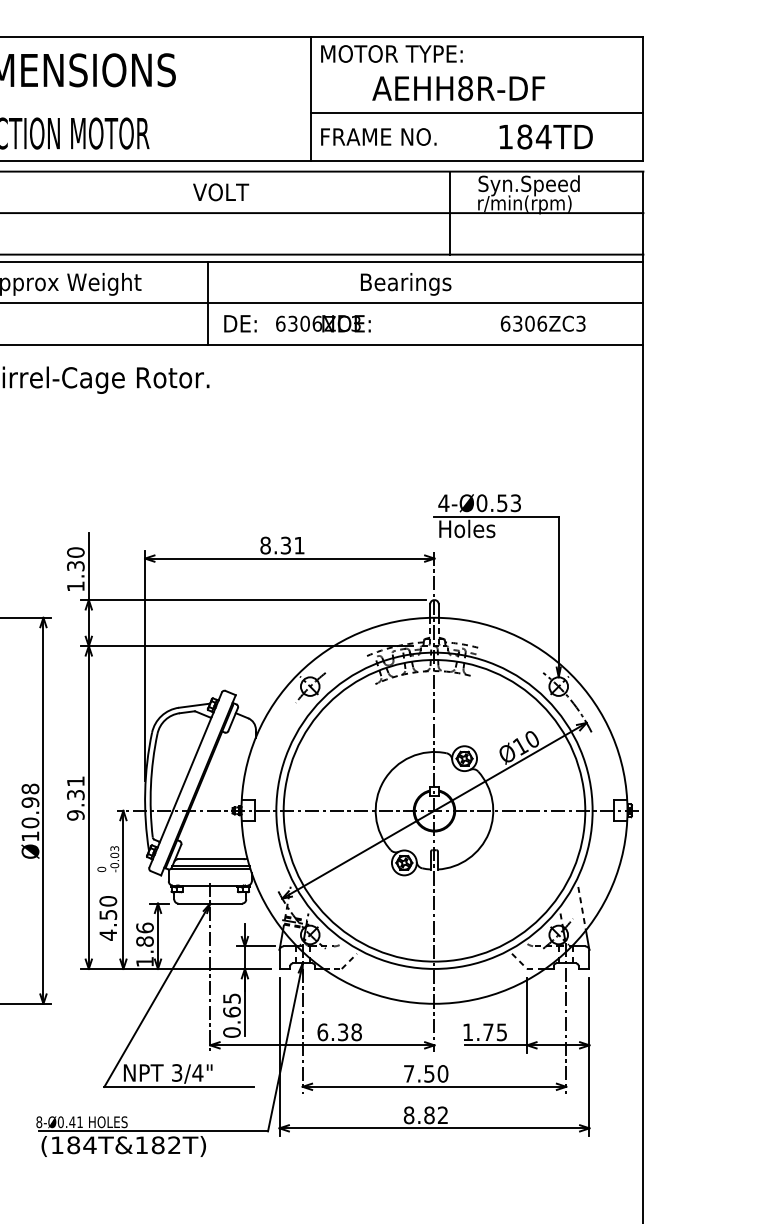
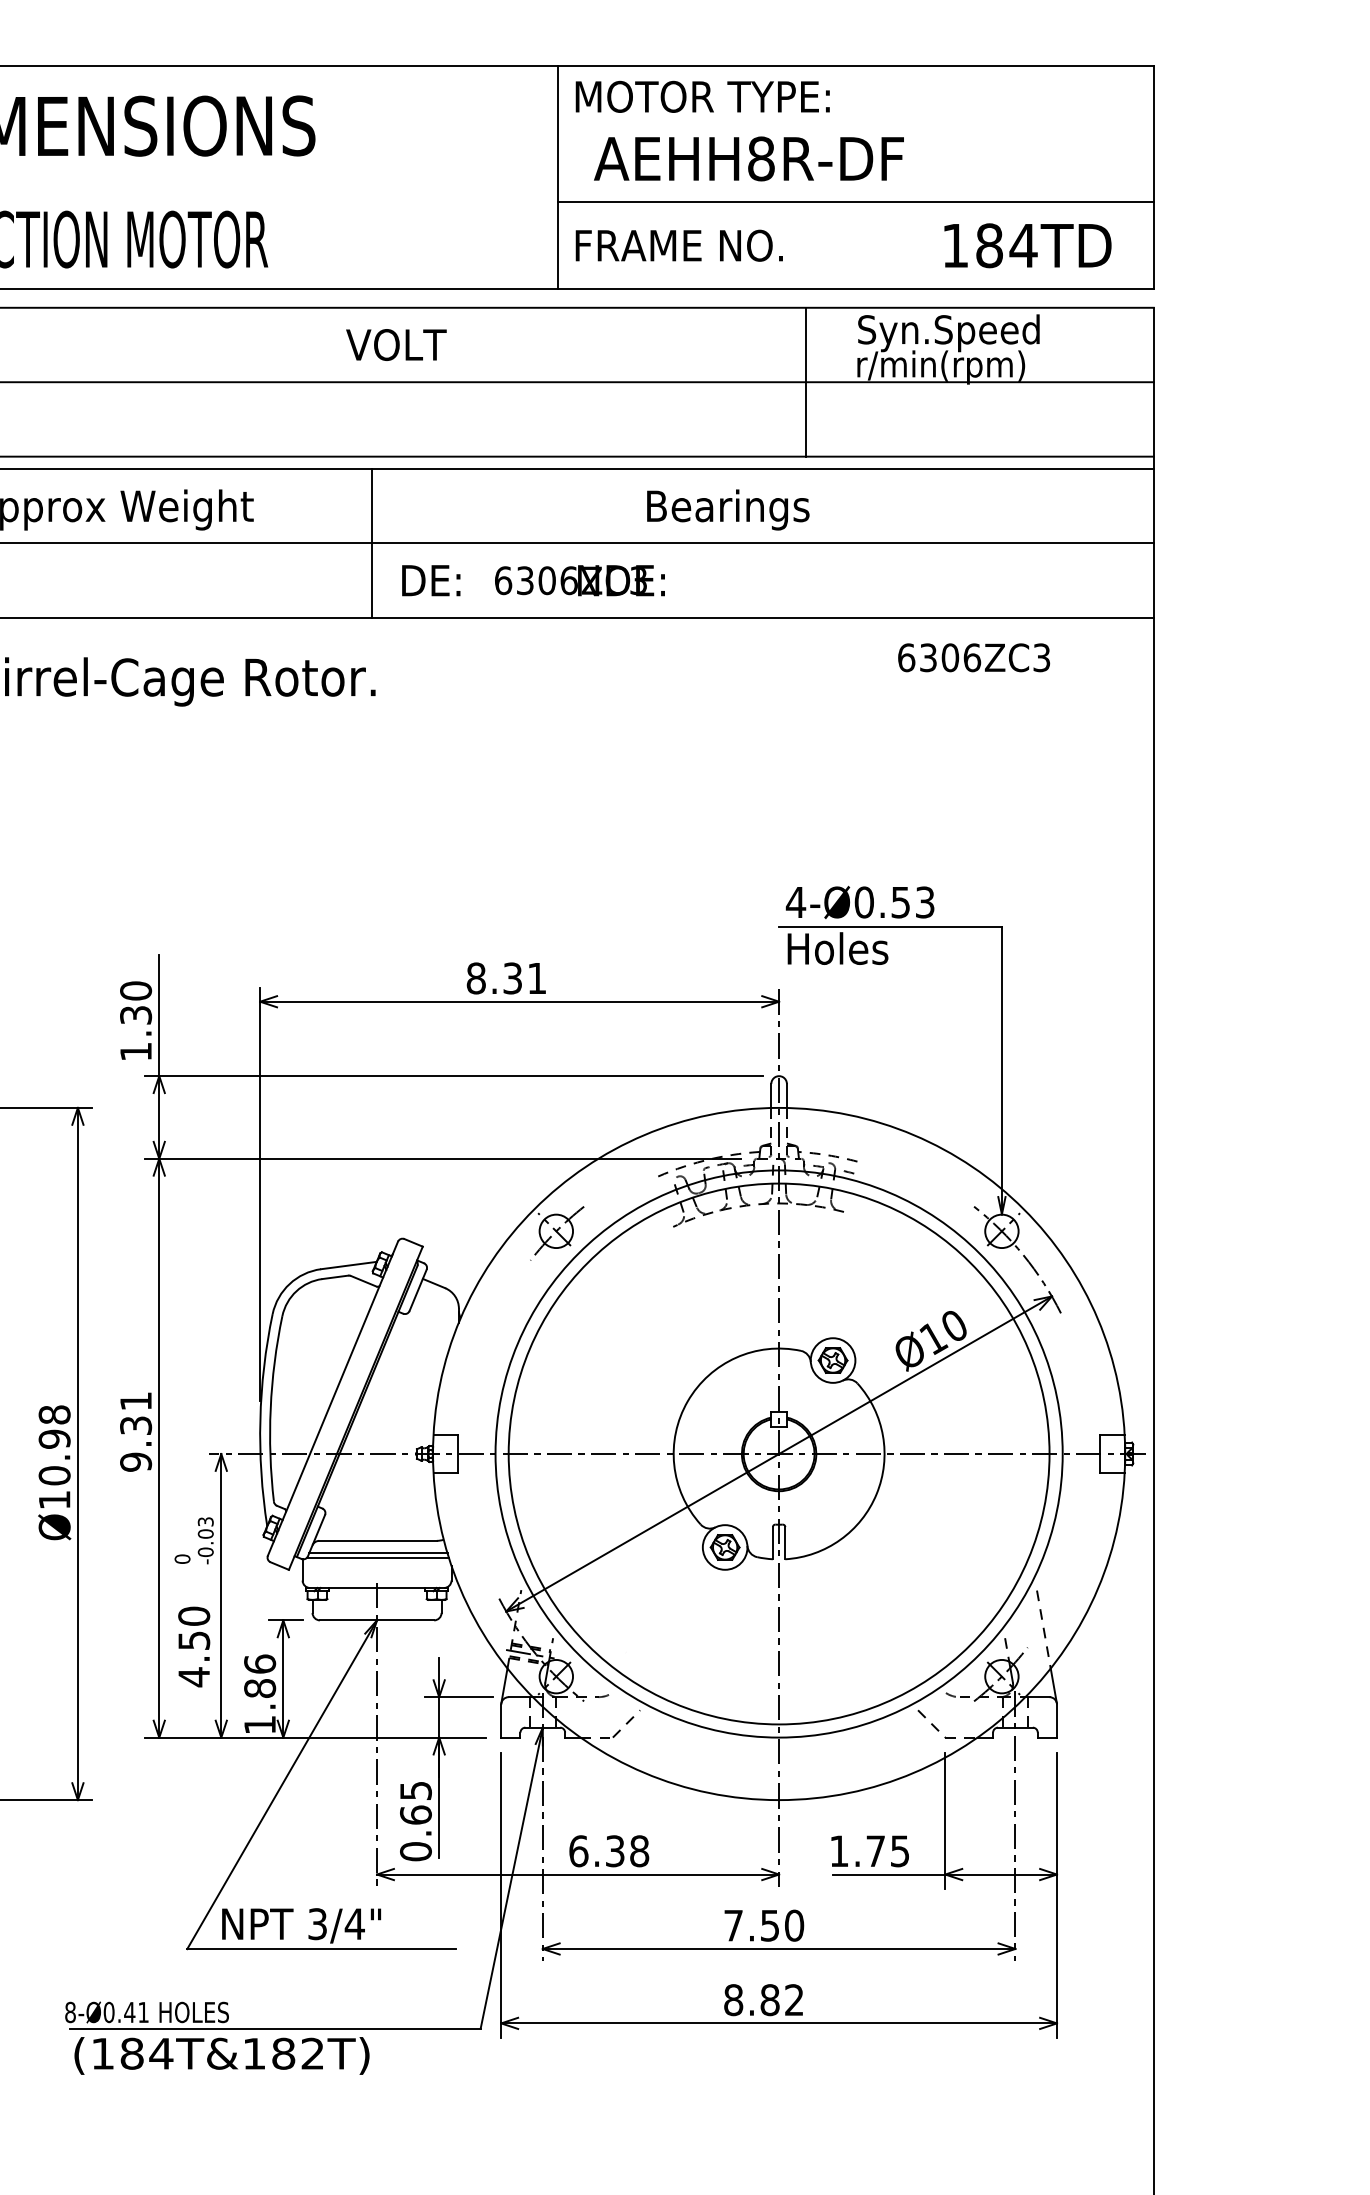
text: (458, 88) -> (748, 158), moved
text: (545, 136) -> (1026, 244), moved
text: (542, 323) -> (972, 657), moved

